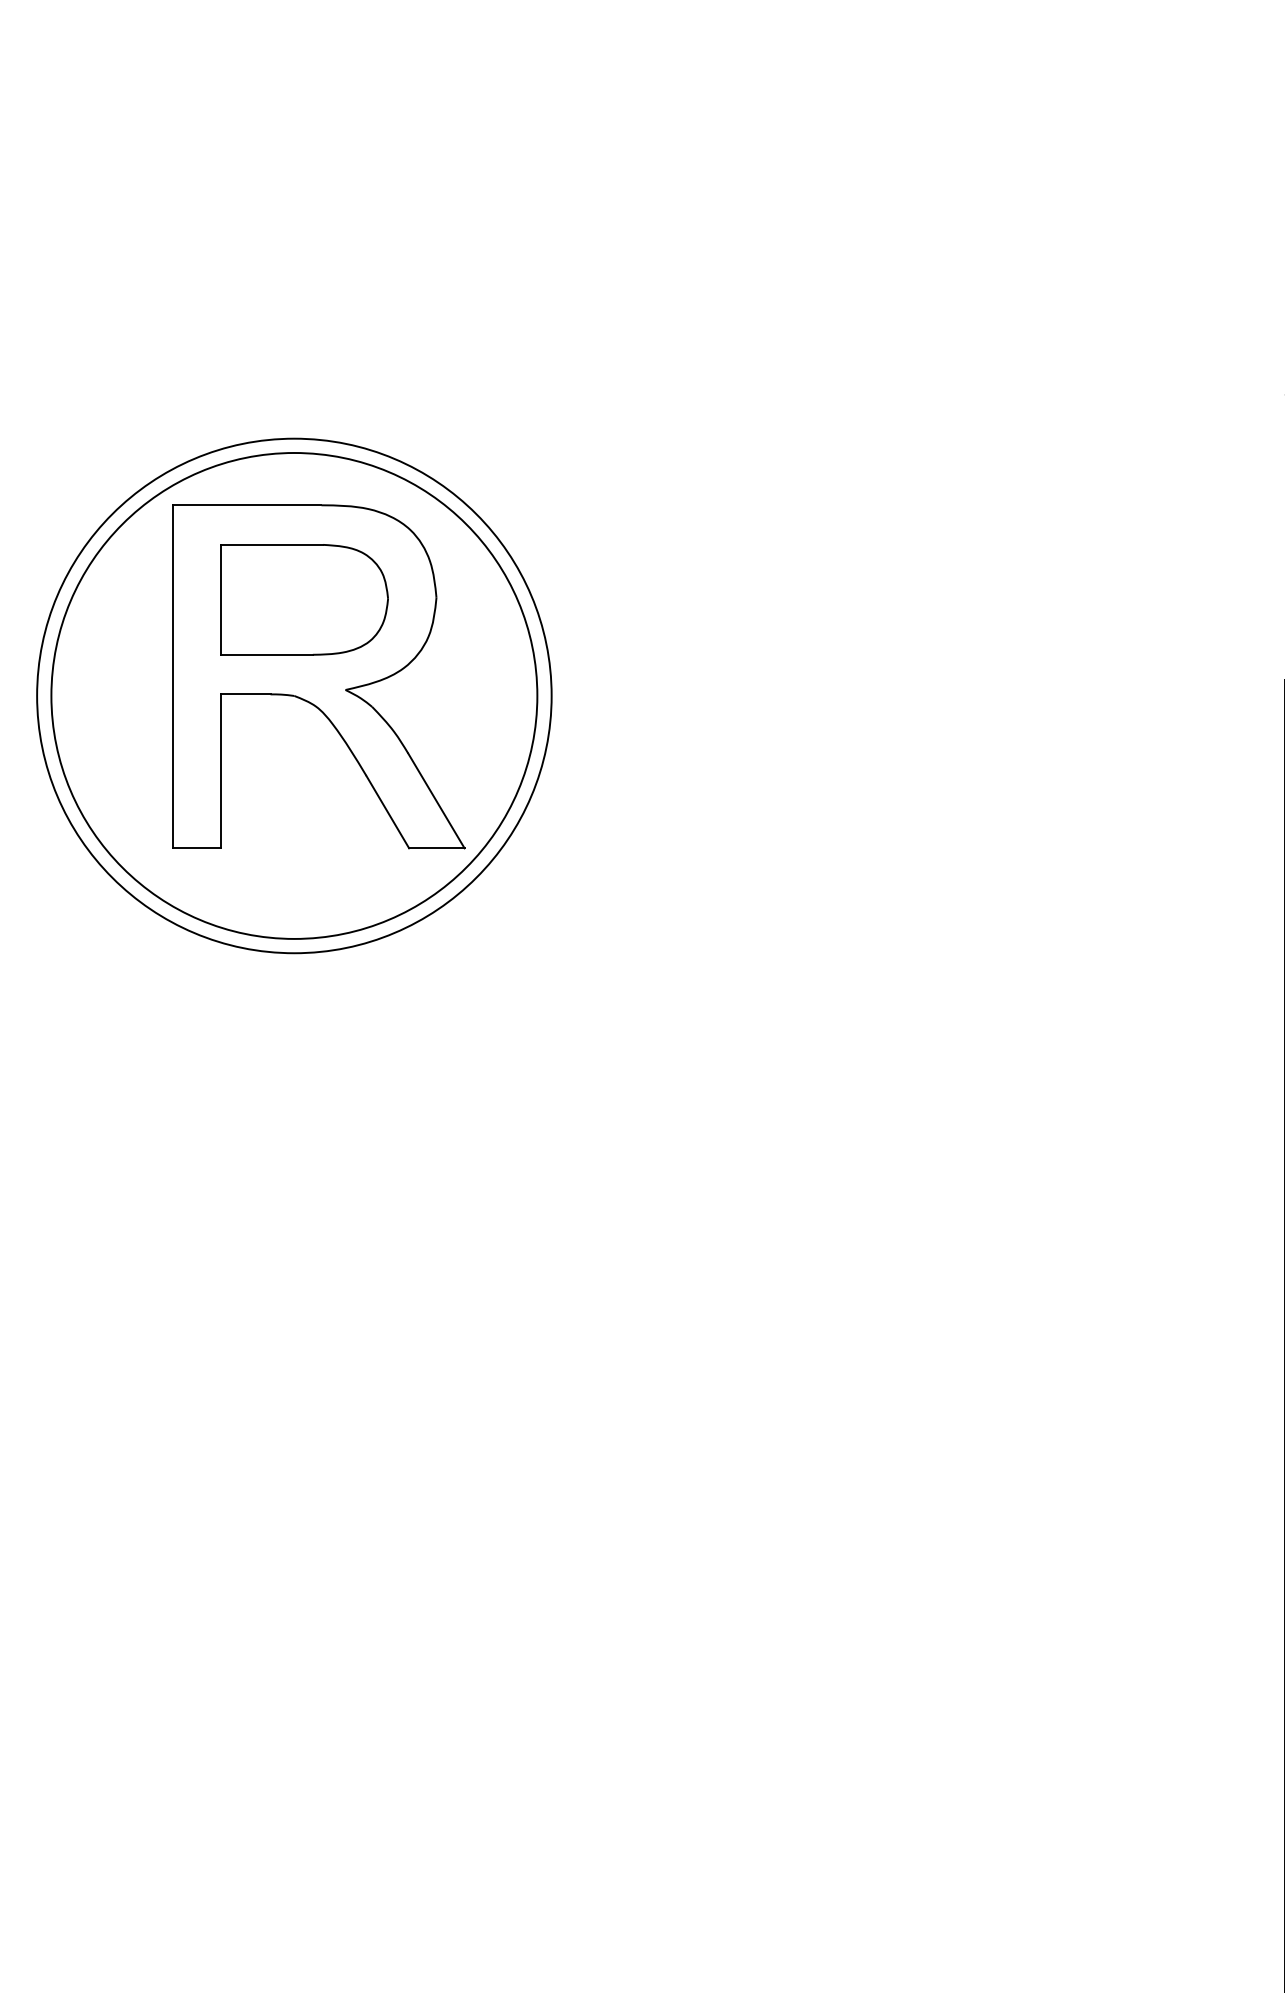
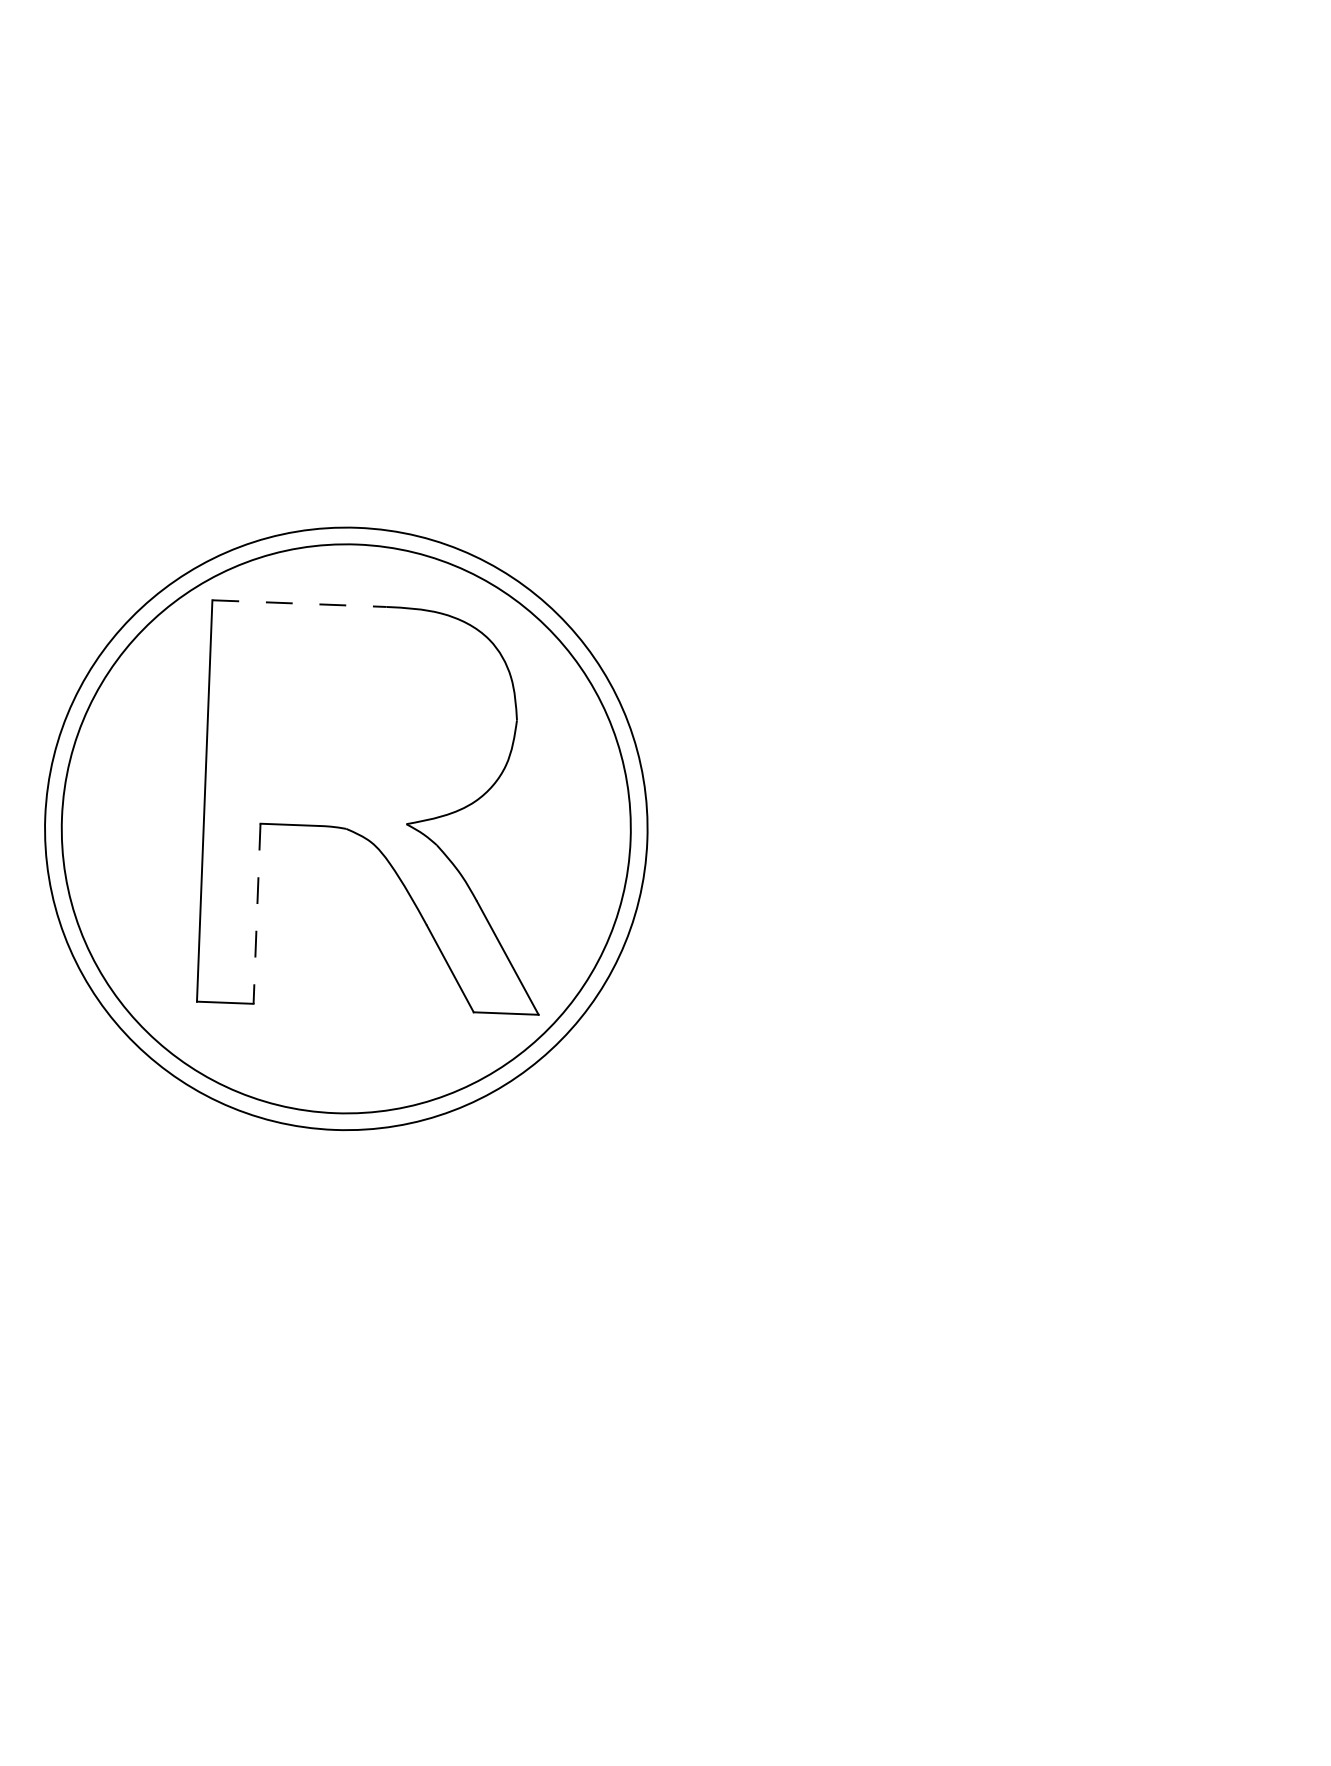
line: (247, 505) -> (300, 603), solid -> dashed
part: (304, 599) -> (362, 716), removed
line: (221, 771) -> (257, 913), solid -> dashed

